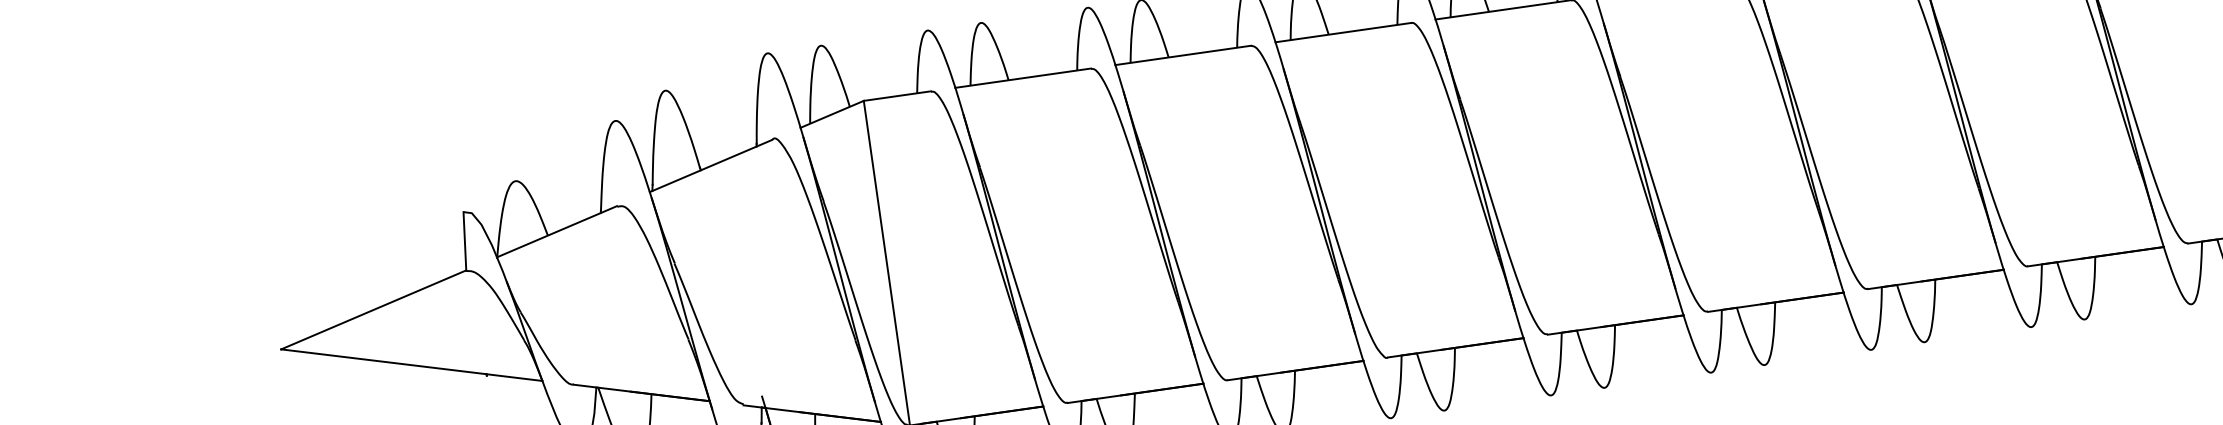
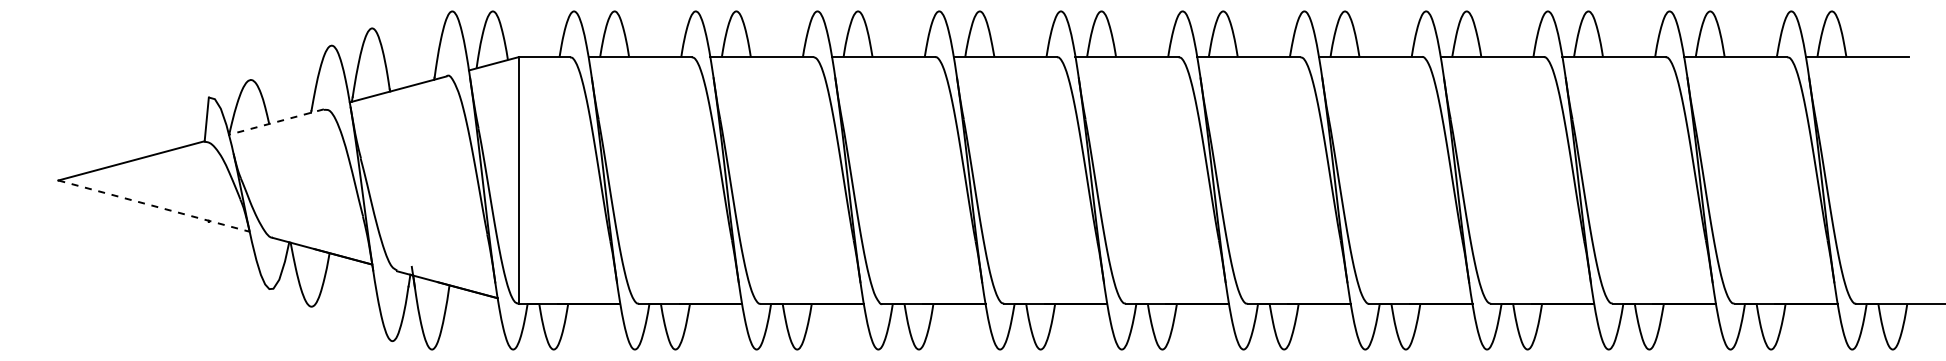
line: (555, 232) -> (275, 122), solid -> dashed
line: (412, 365) -> (154, 206), solid -> dashed

